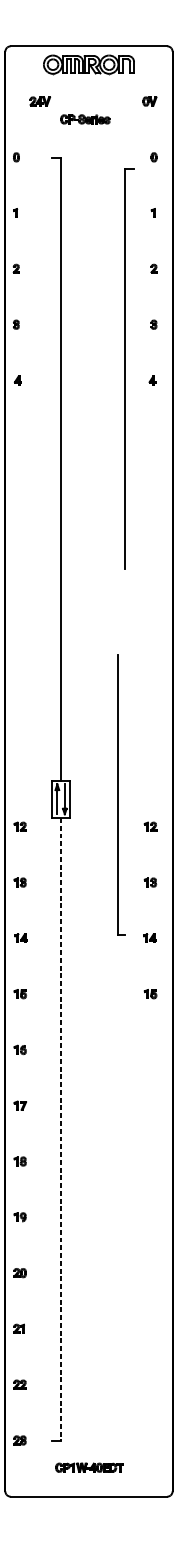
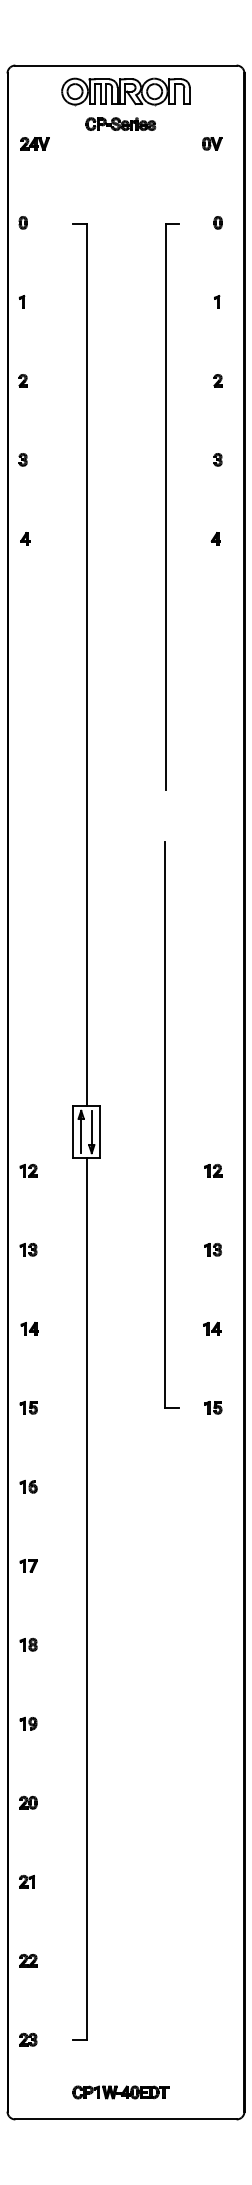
part: (39, 101) -> (34, 143), moved
part: (85, 118) -> (120, 123), moved
part: (129, 368) -> (172, 506), moved
part: (121, 794) -> (171, 1124), size x1.43
line: (61, 1129) -> (86, 1599), dashed -> solid
part: (89, 1467) -> (120, 2092), moved

